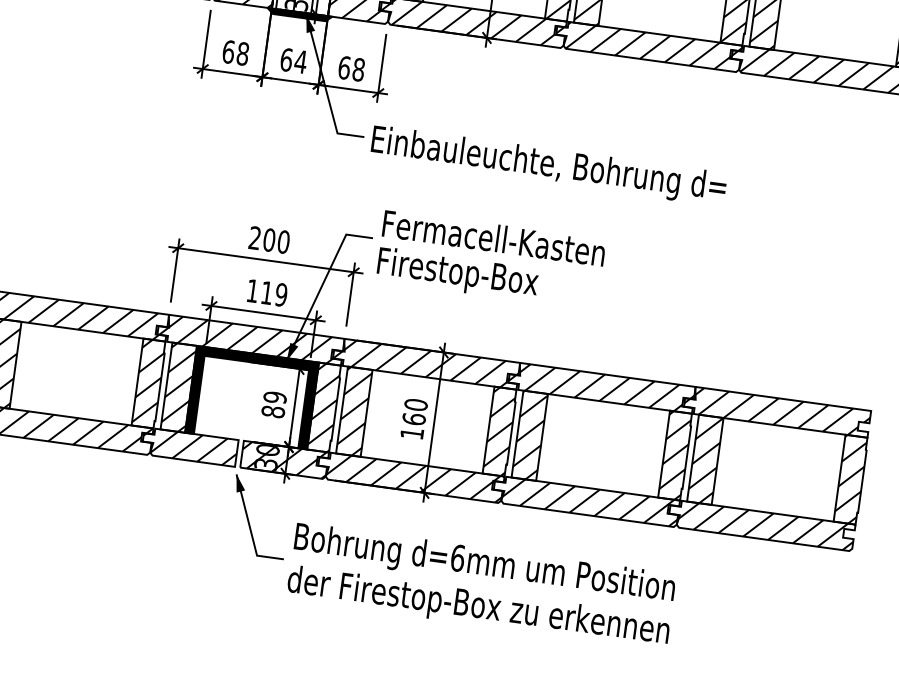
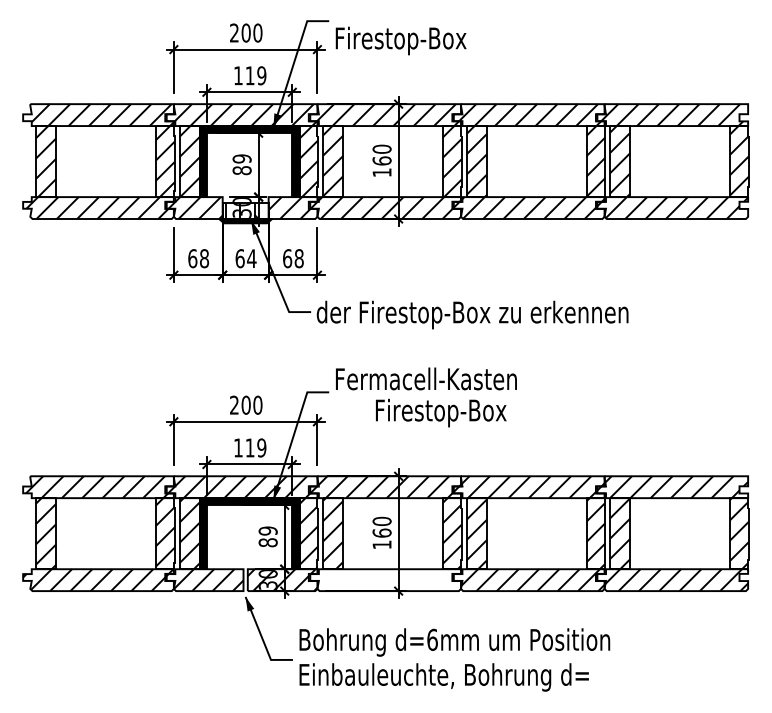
text: (561, 167) -> (472, 314), Einbauleuchte, Bohrung d= -> der Firestop-Box zu erkennen
text: (458, 273) -> (441, 412), moved
hatch: (410, 477) -> (385, 580), removed
text: (478, 607) -> (454, 677), der Firestop-Box zu erkennen -> Einbauleuchte, Bohrung d=

